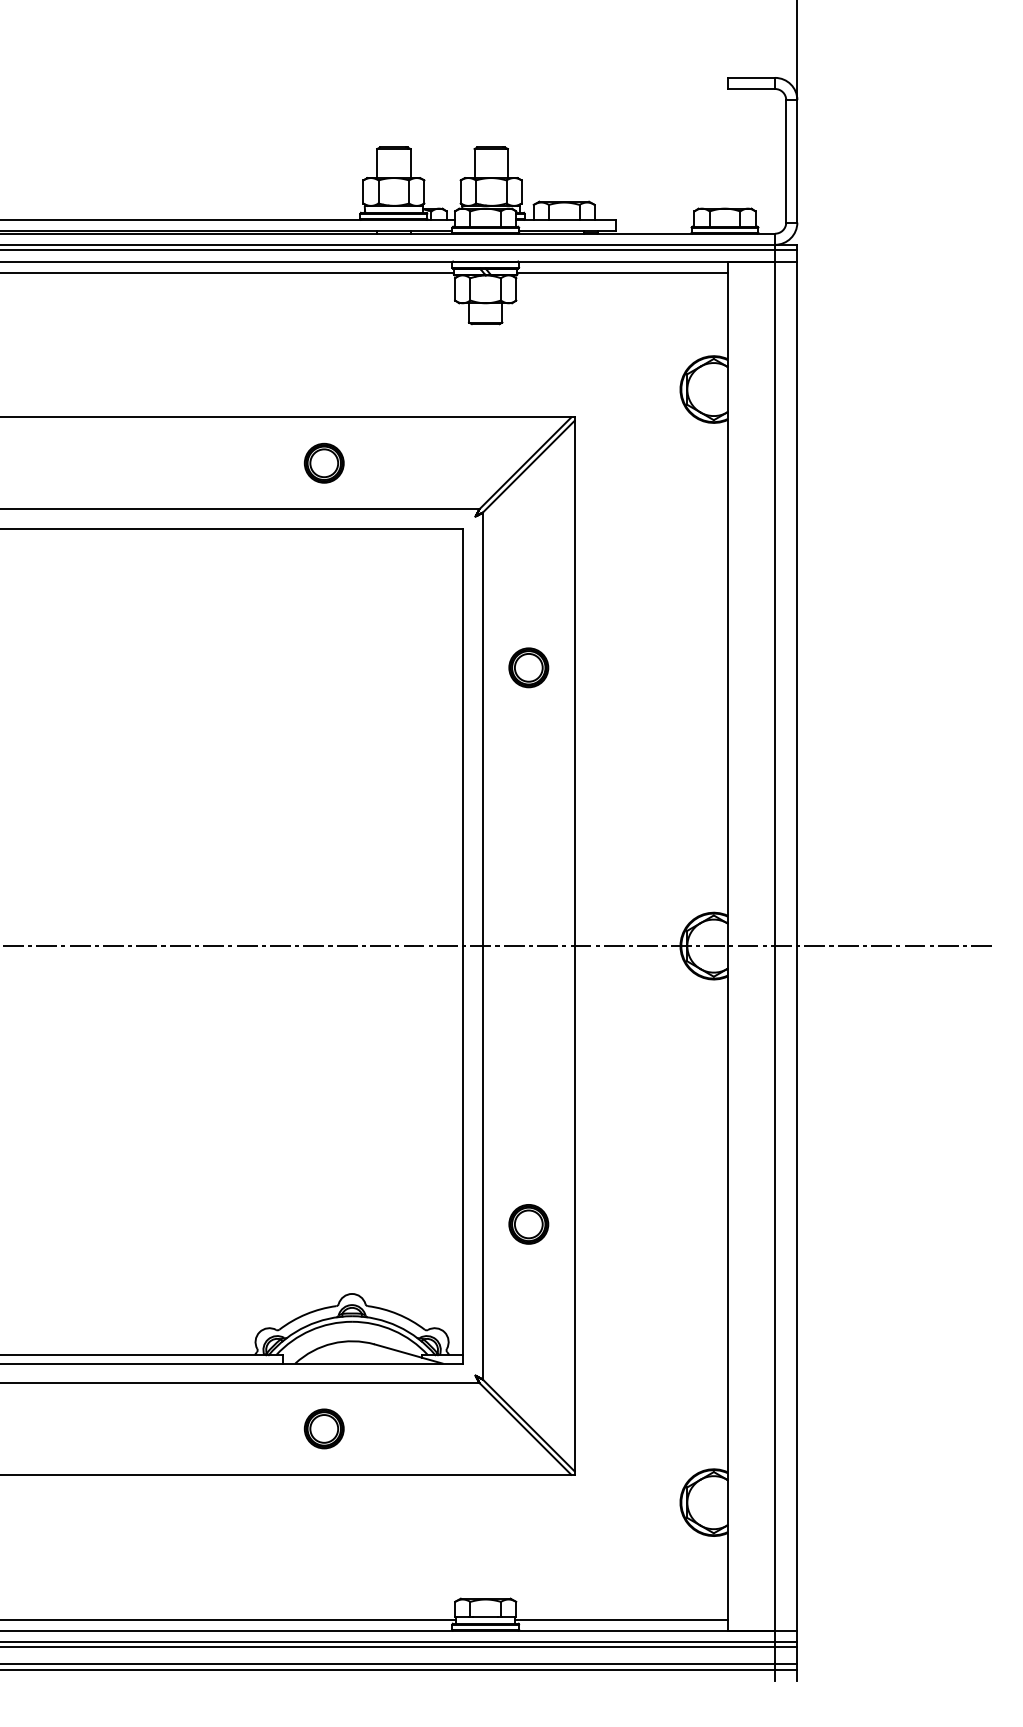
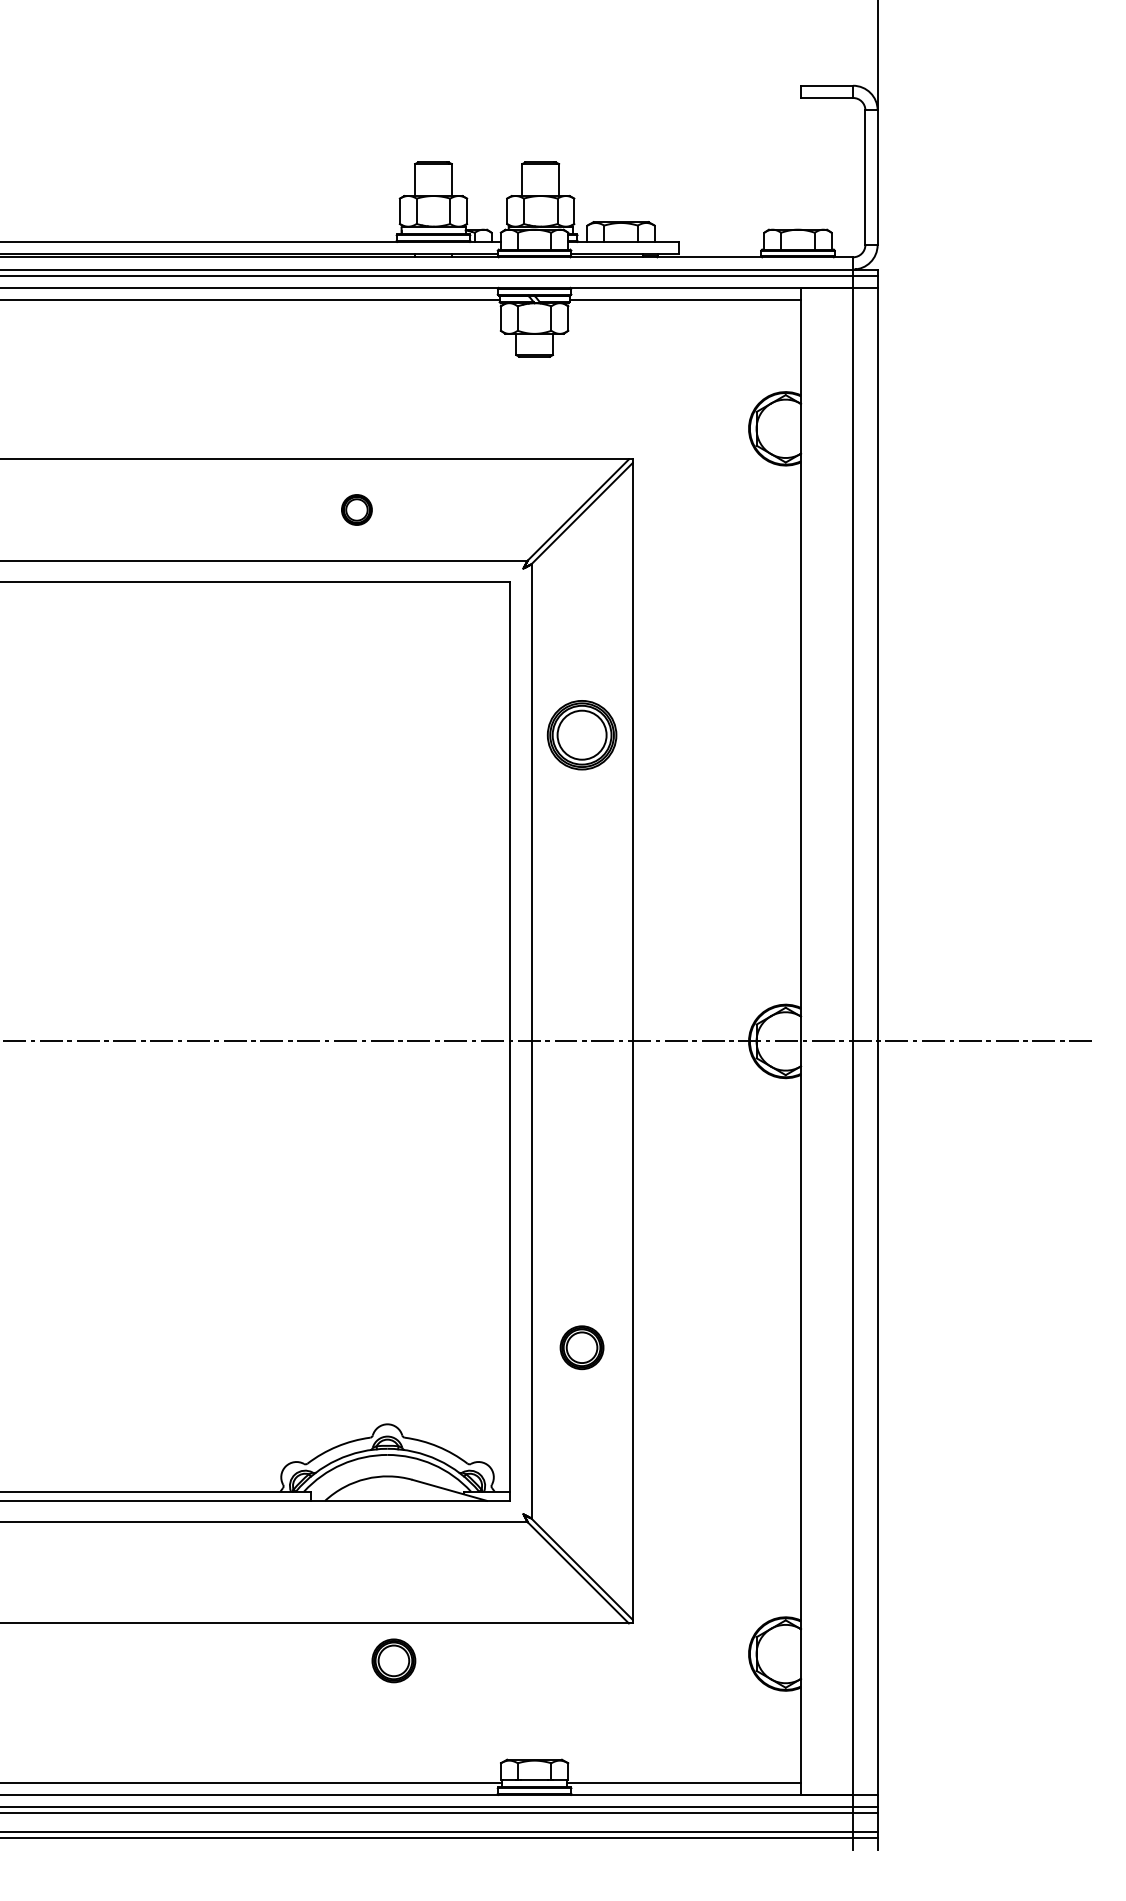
part: (323, 462) -> (356, 509), size x0.7
part: (528, 667) -> (581, 734), size x1.6
part: (323, 1428) -> (393, 1660), moved

